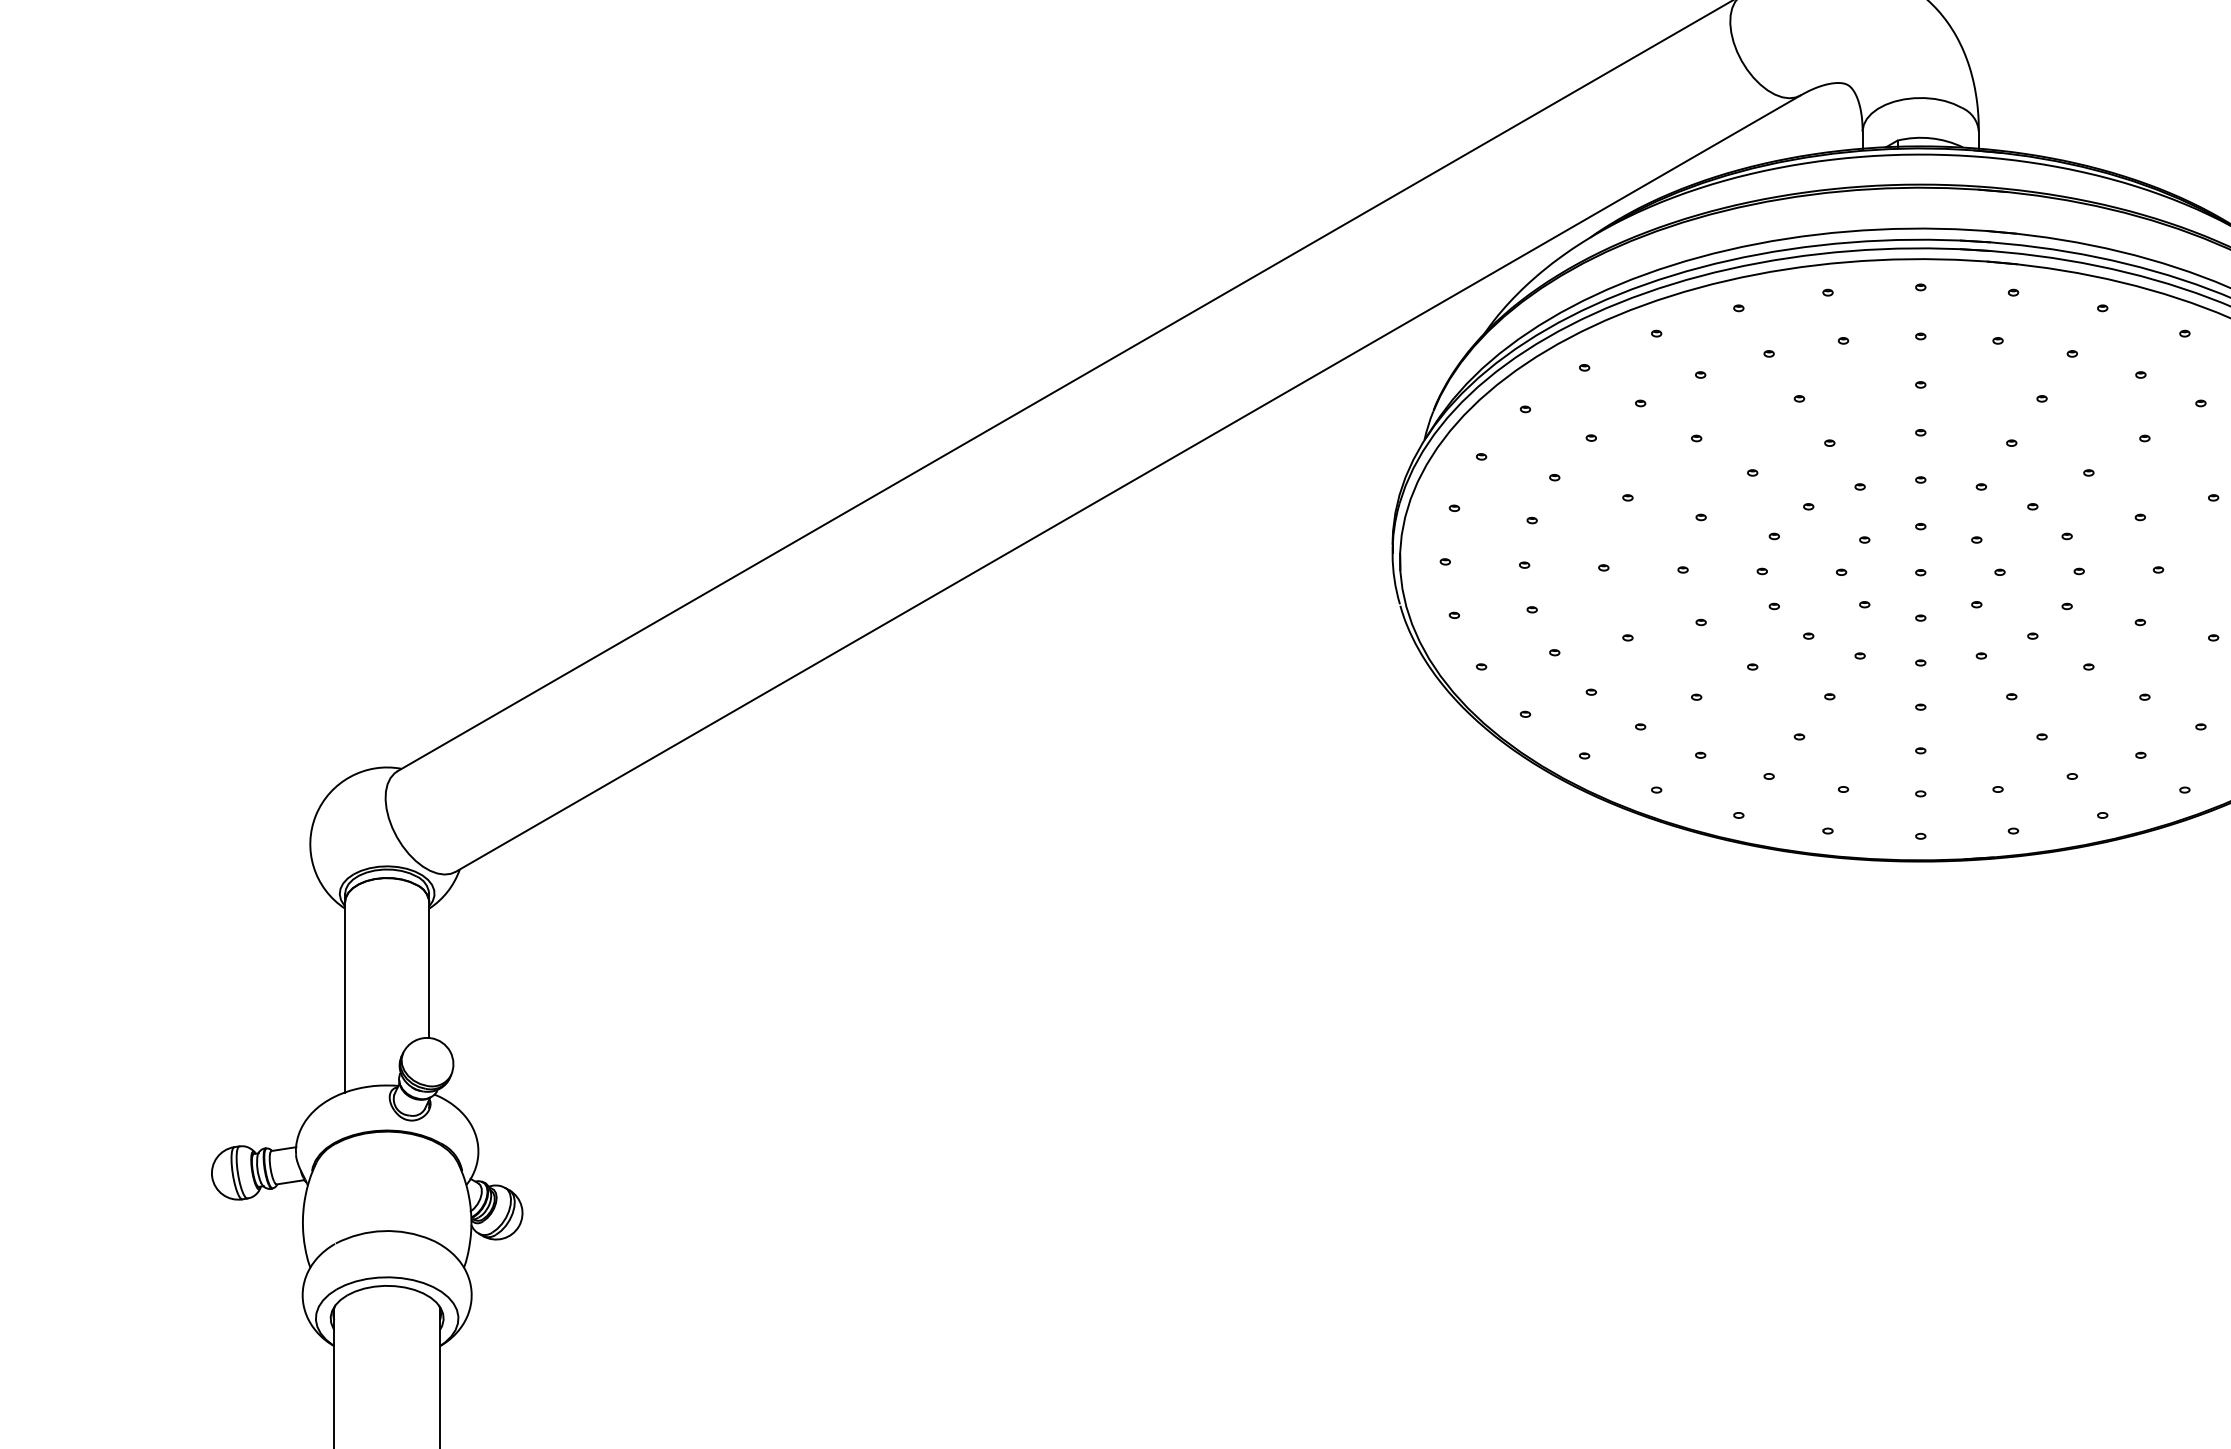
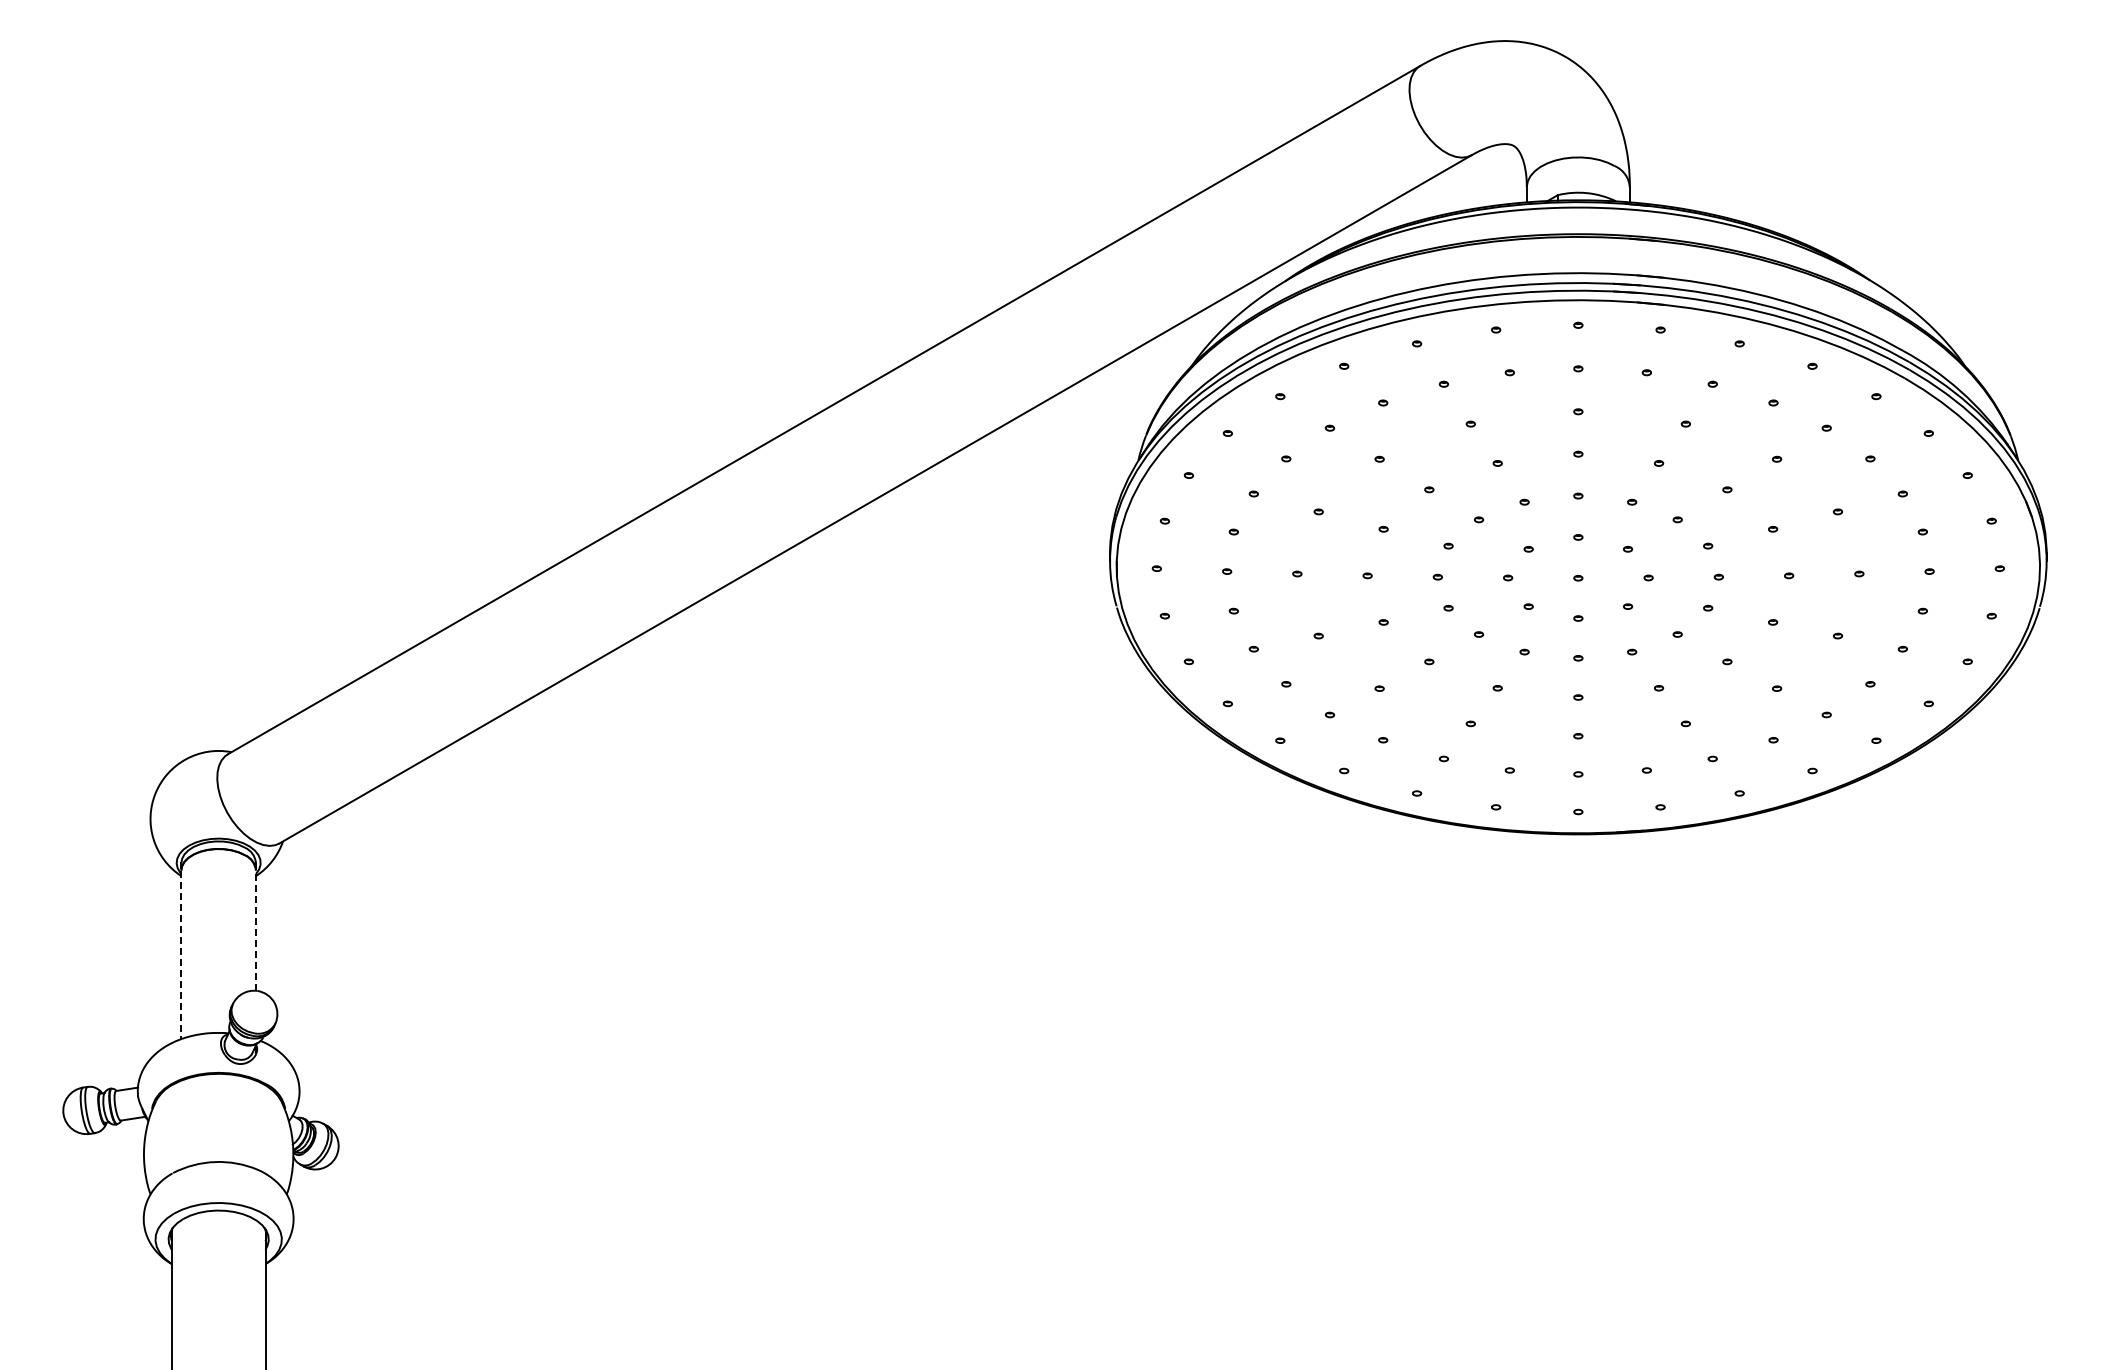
line: (429, 969) -> (256, 930), solid -> dashed
line: (345, 998) -> (181, 955), solid -> dashed

